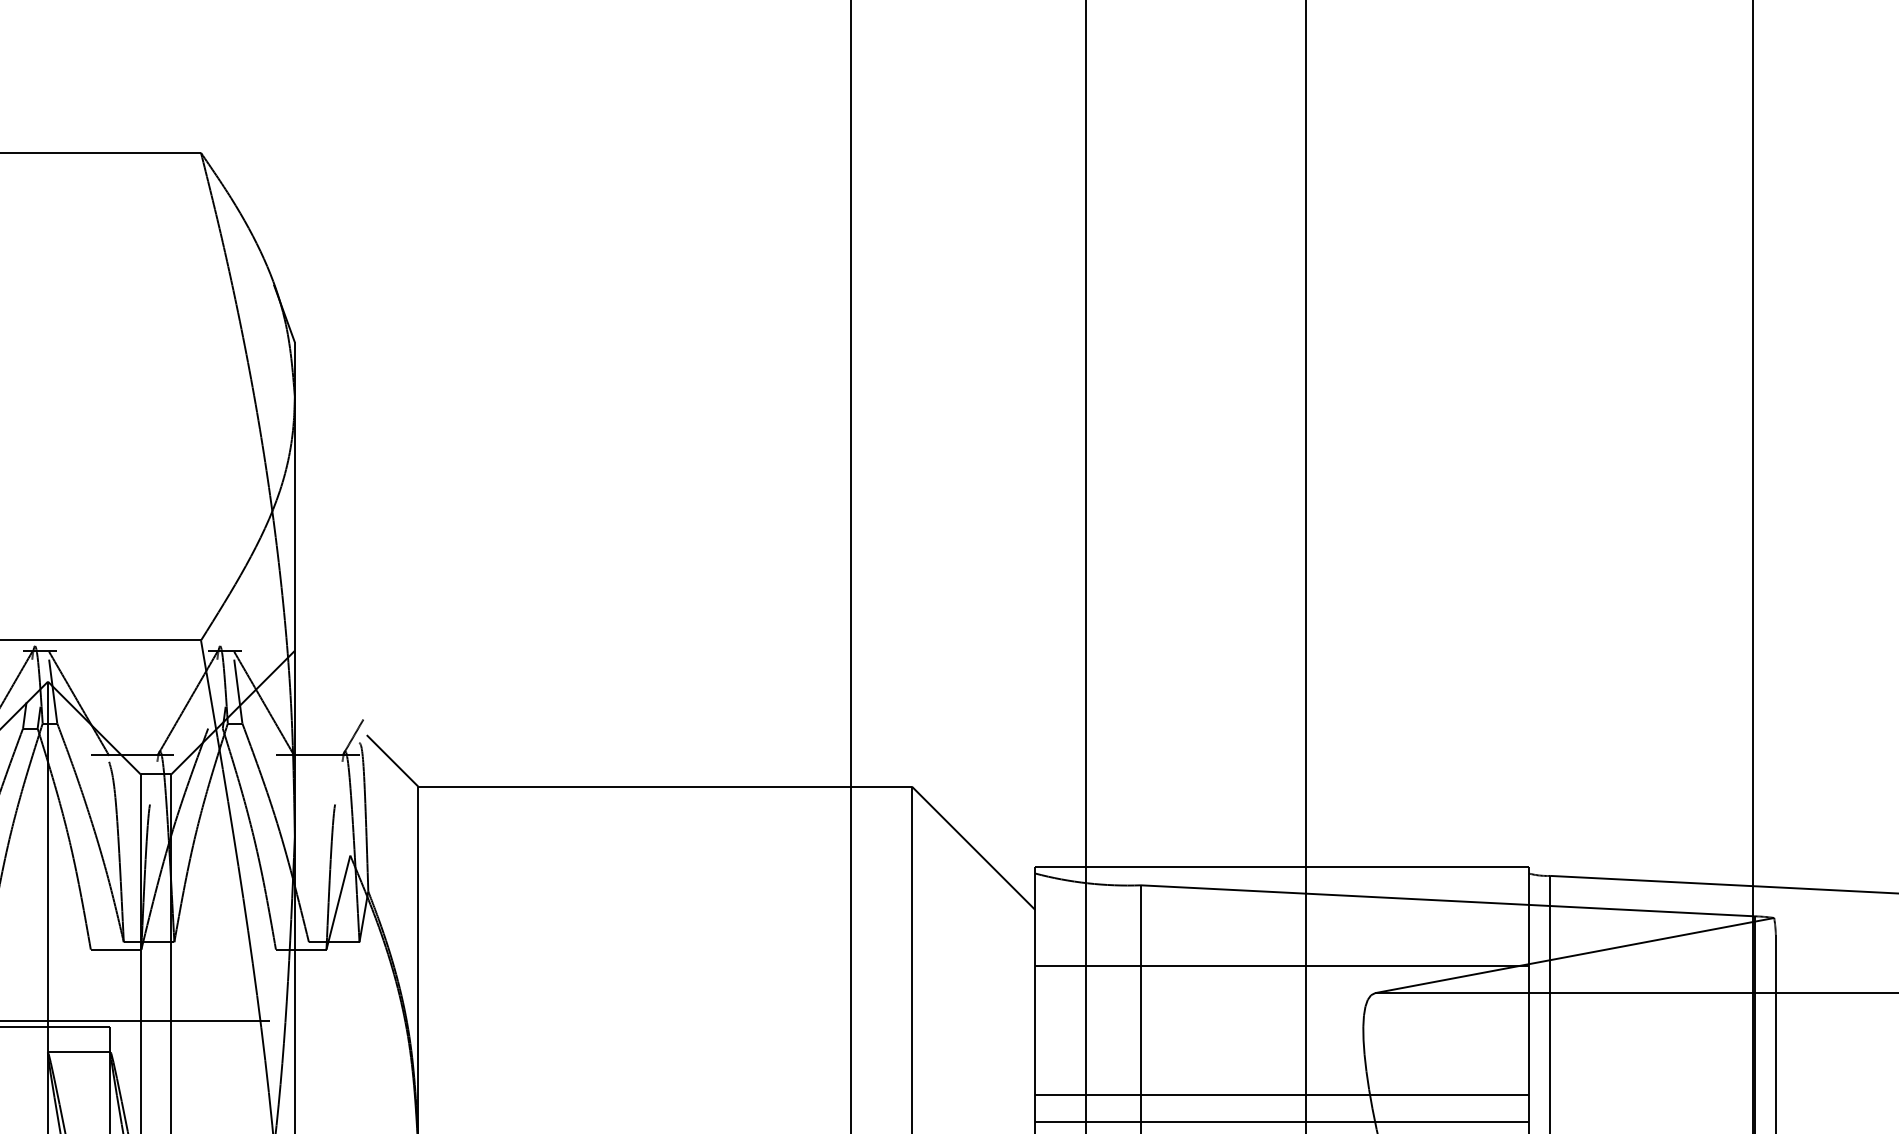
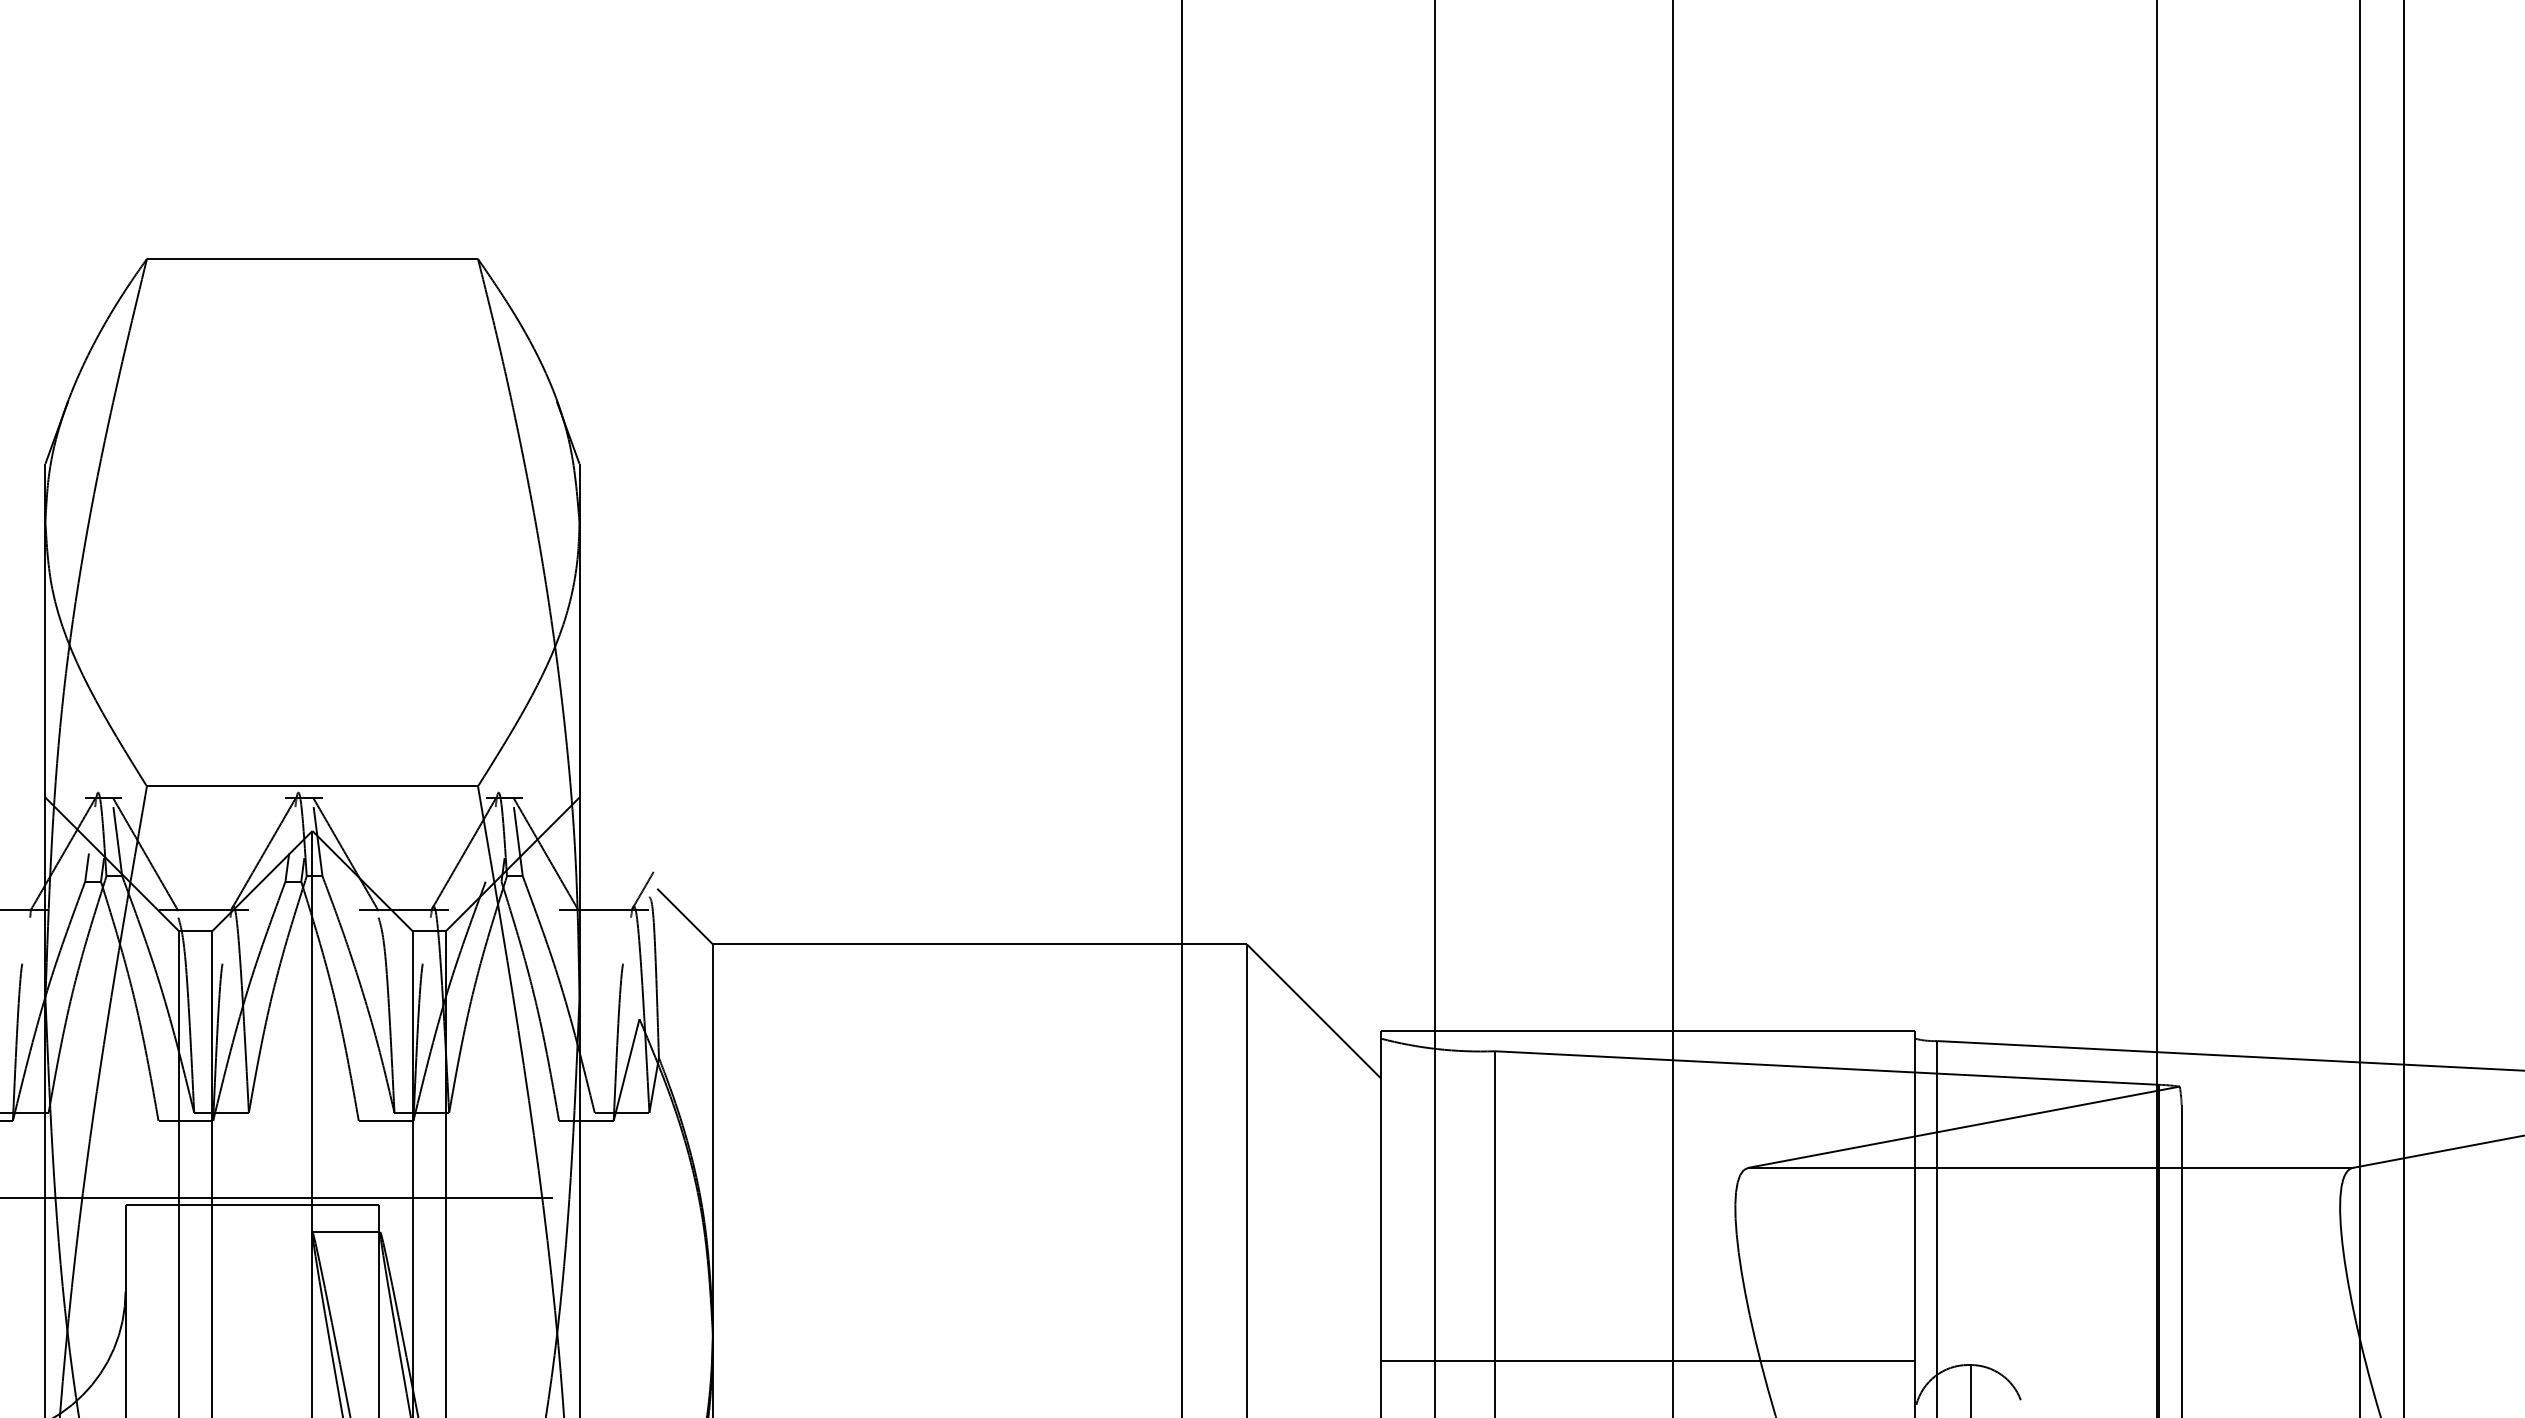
line: (1282, 965) -> (1647, 1138), removed
line: (1282, 1095) -> (1647, 1278), removed
line: (1282, 1122) -> (1647, 1307), removed

